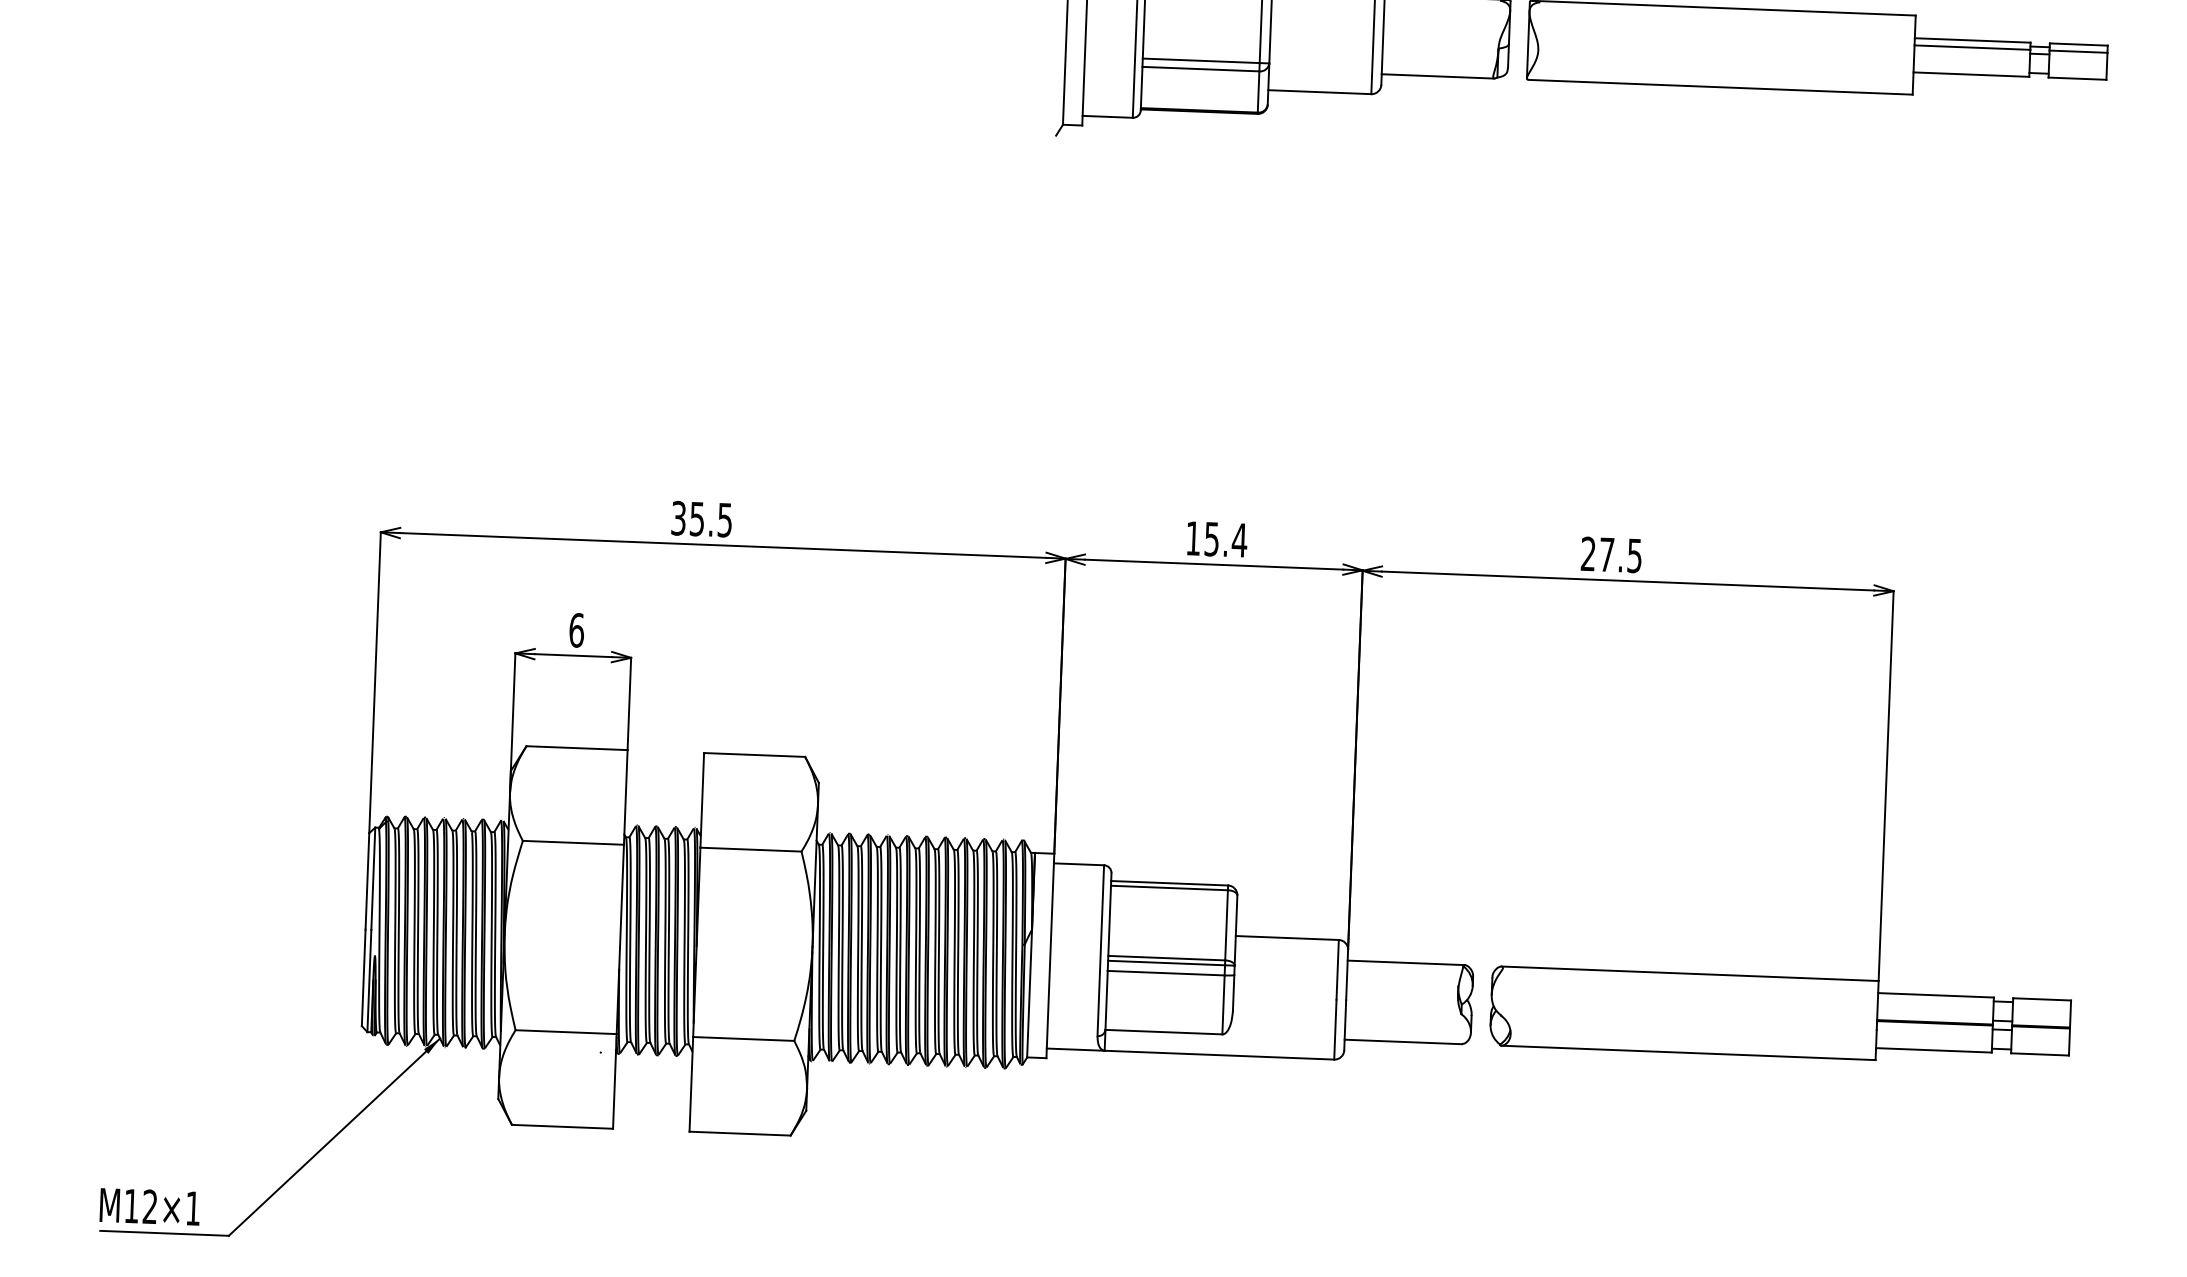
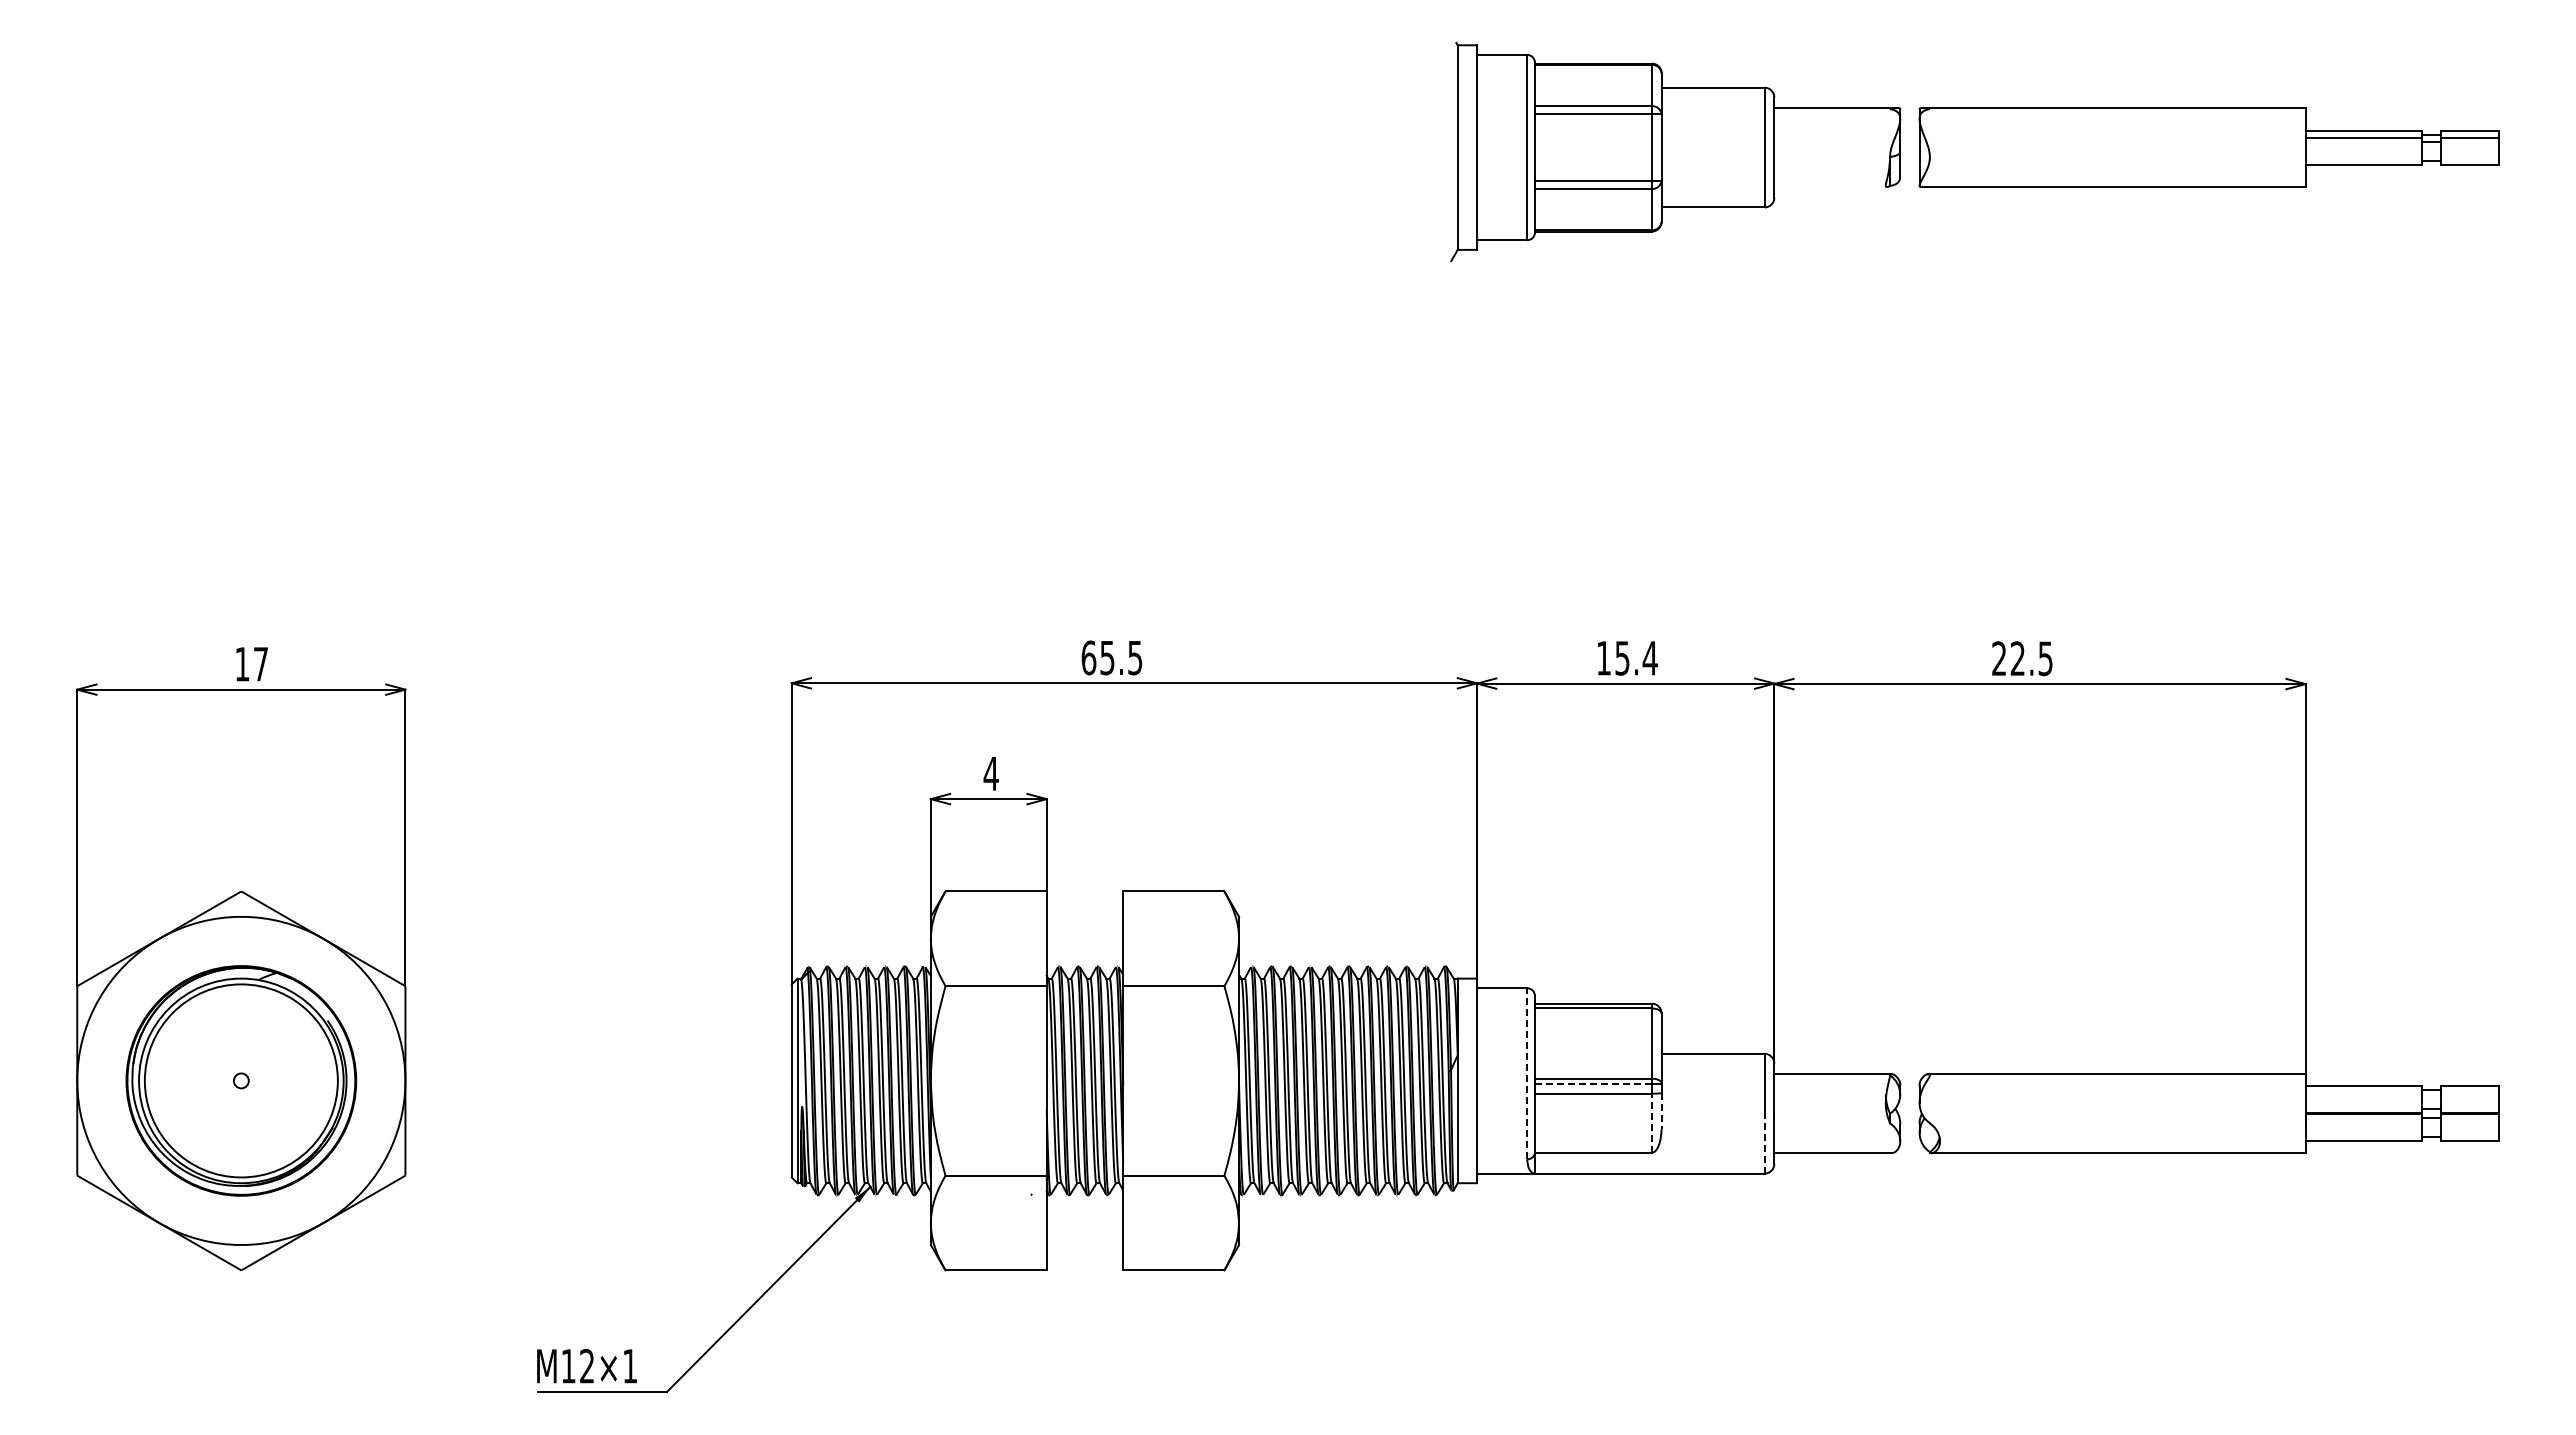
line: (1437, 76) -> (1830, 187), removed
text: (678, 517) -> (1088, 657), 35.5 -> 65.5
text: (1606, 554) -> (2017, 658), 27.5 -> 22.5
text: (575, 630) -> (990, 773), 6 -> 4
line: (1101, 950) -> (1527, 1073), solid -> dashed
line: (1165, 962) -> (1592, 1083), solid -> dashed
line: (1233, 993) -> (1661, 1111), solid -> dashed
line: (1223, 1004) -> (1651, 1122), solid -> dashed
line: (1335, 1029) -> (1764, 1143), solid -> dashed

